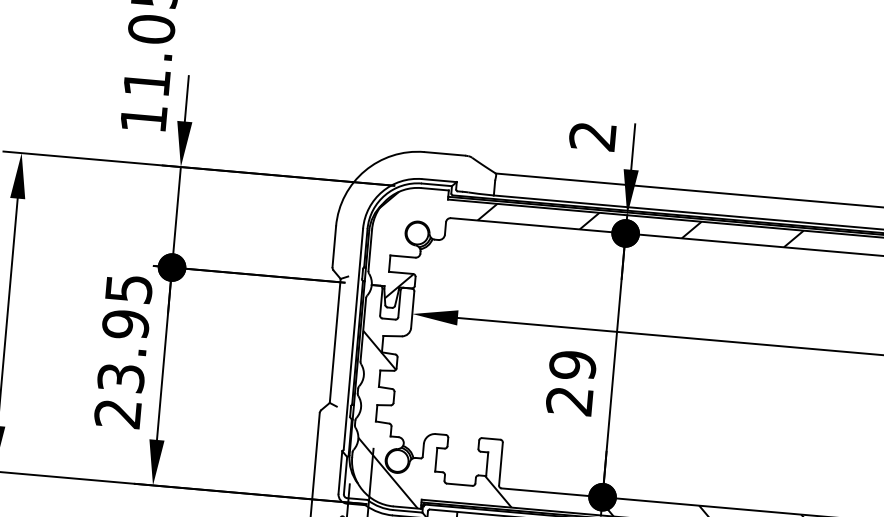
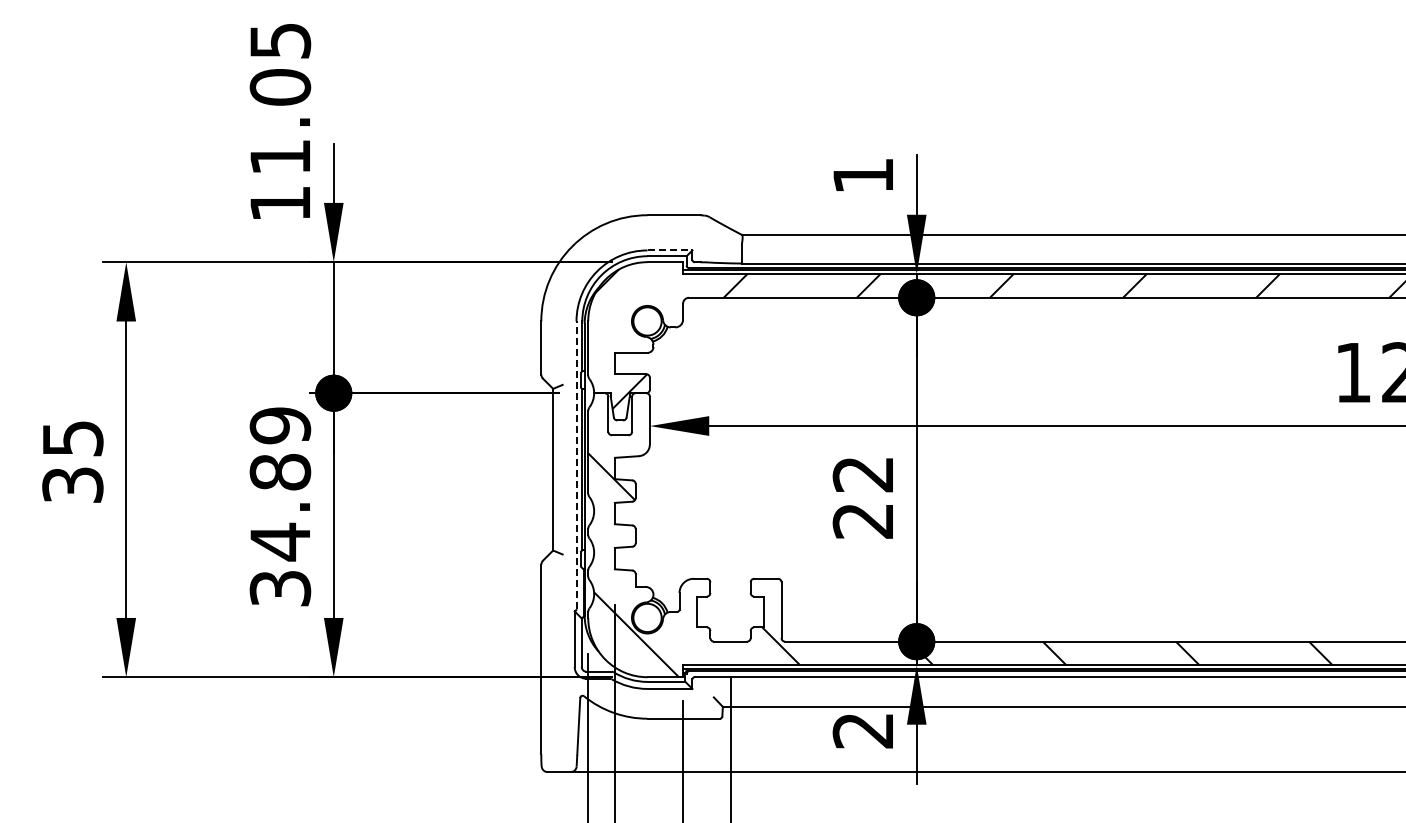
text: (592, 136) -> (862, 176), 2 -> 1
line: (439, 180) -> (670, 250), solid -> dashed
line: (353, 339) -> (576, 465), solid -> dashed
text: (123, 350) -> (280, 506), 23.95 -> 34.89
text: (572, 365) -> (863, 474), 29 -> 22

